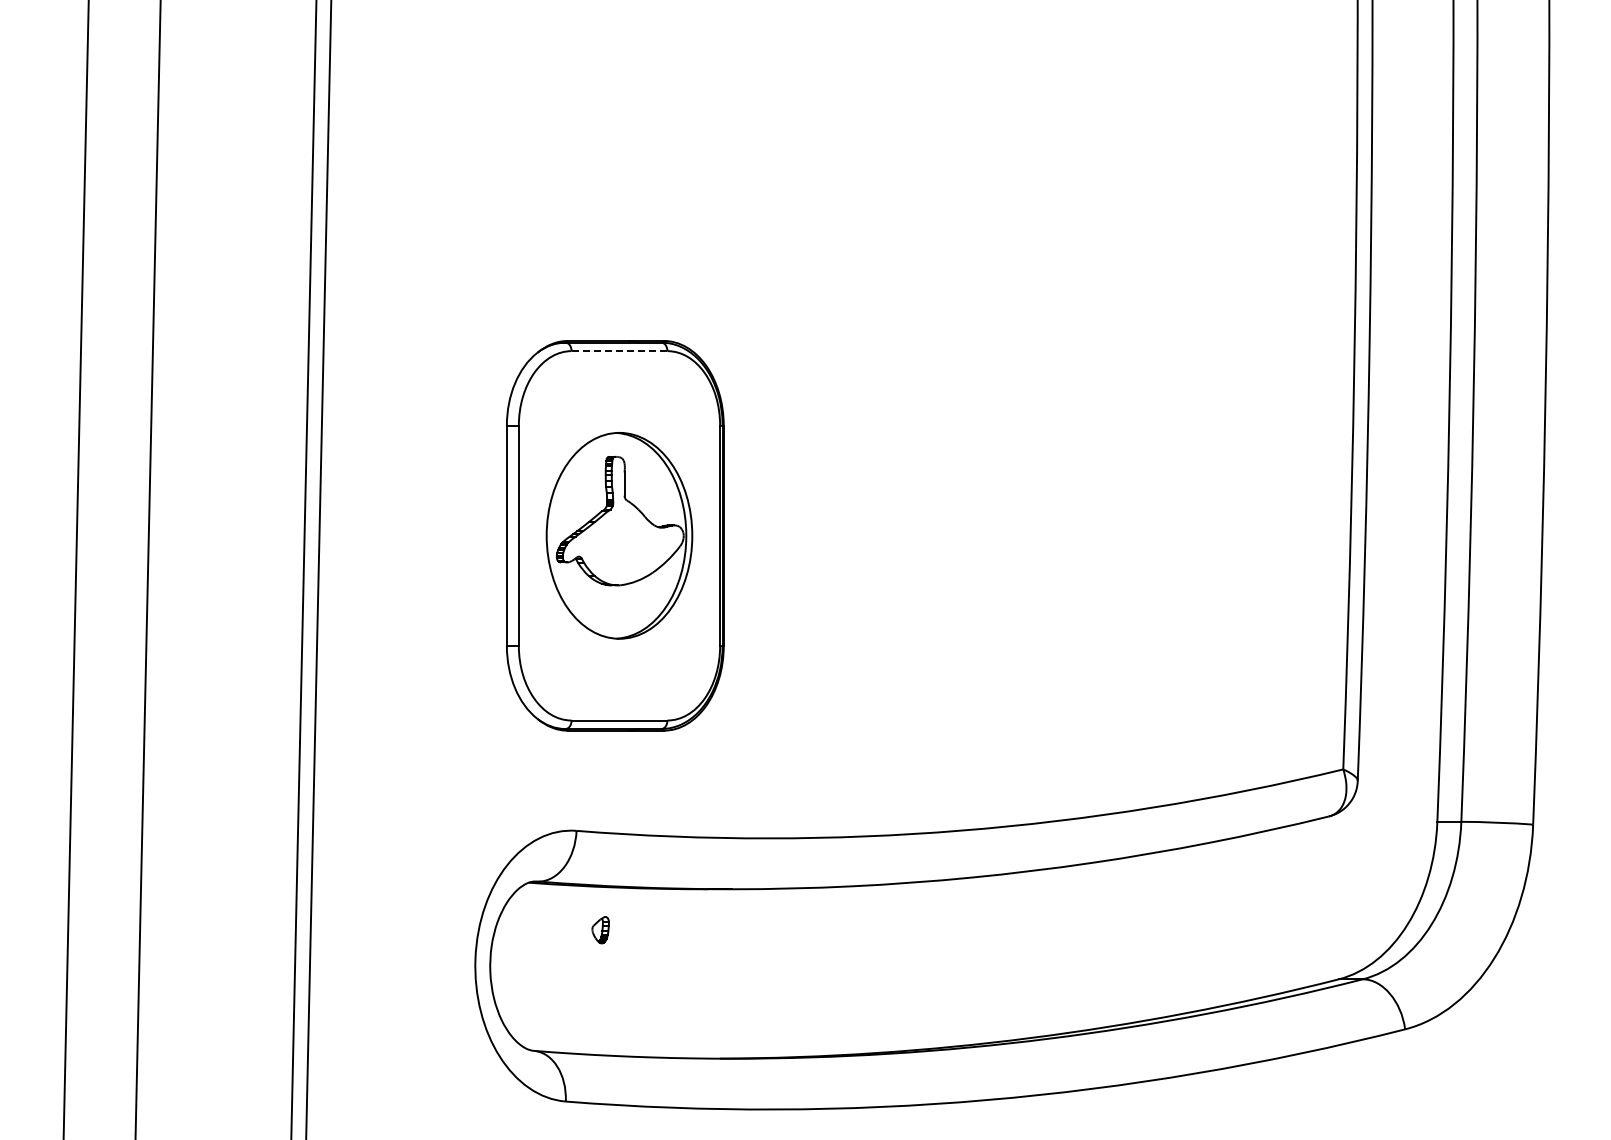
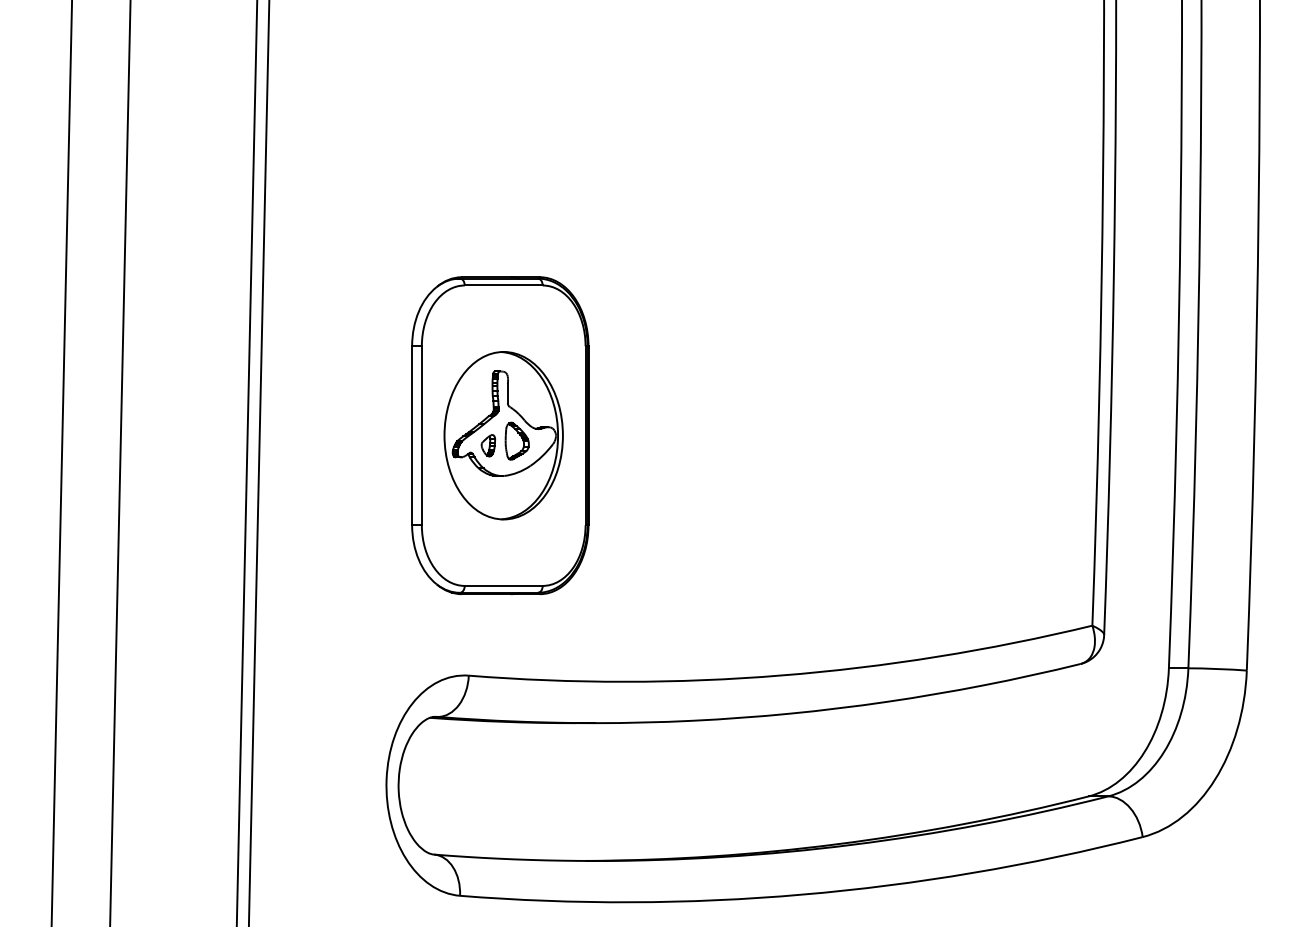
line: (619, 351) -> (503, 285), dashed -> solid
part: (636, 542) -> (517, 441), added
part: (600, 930) -> (488, 446), moved

